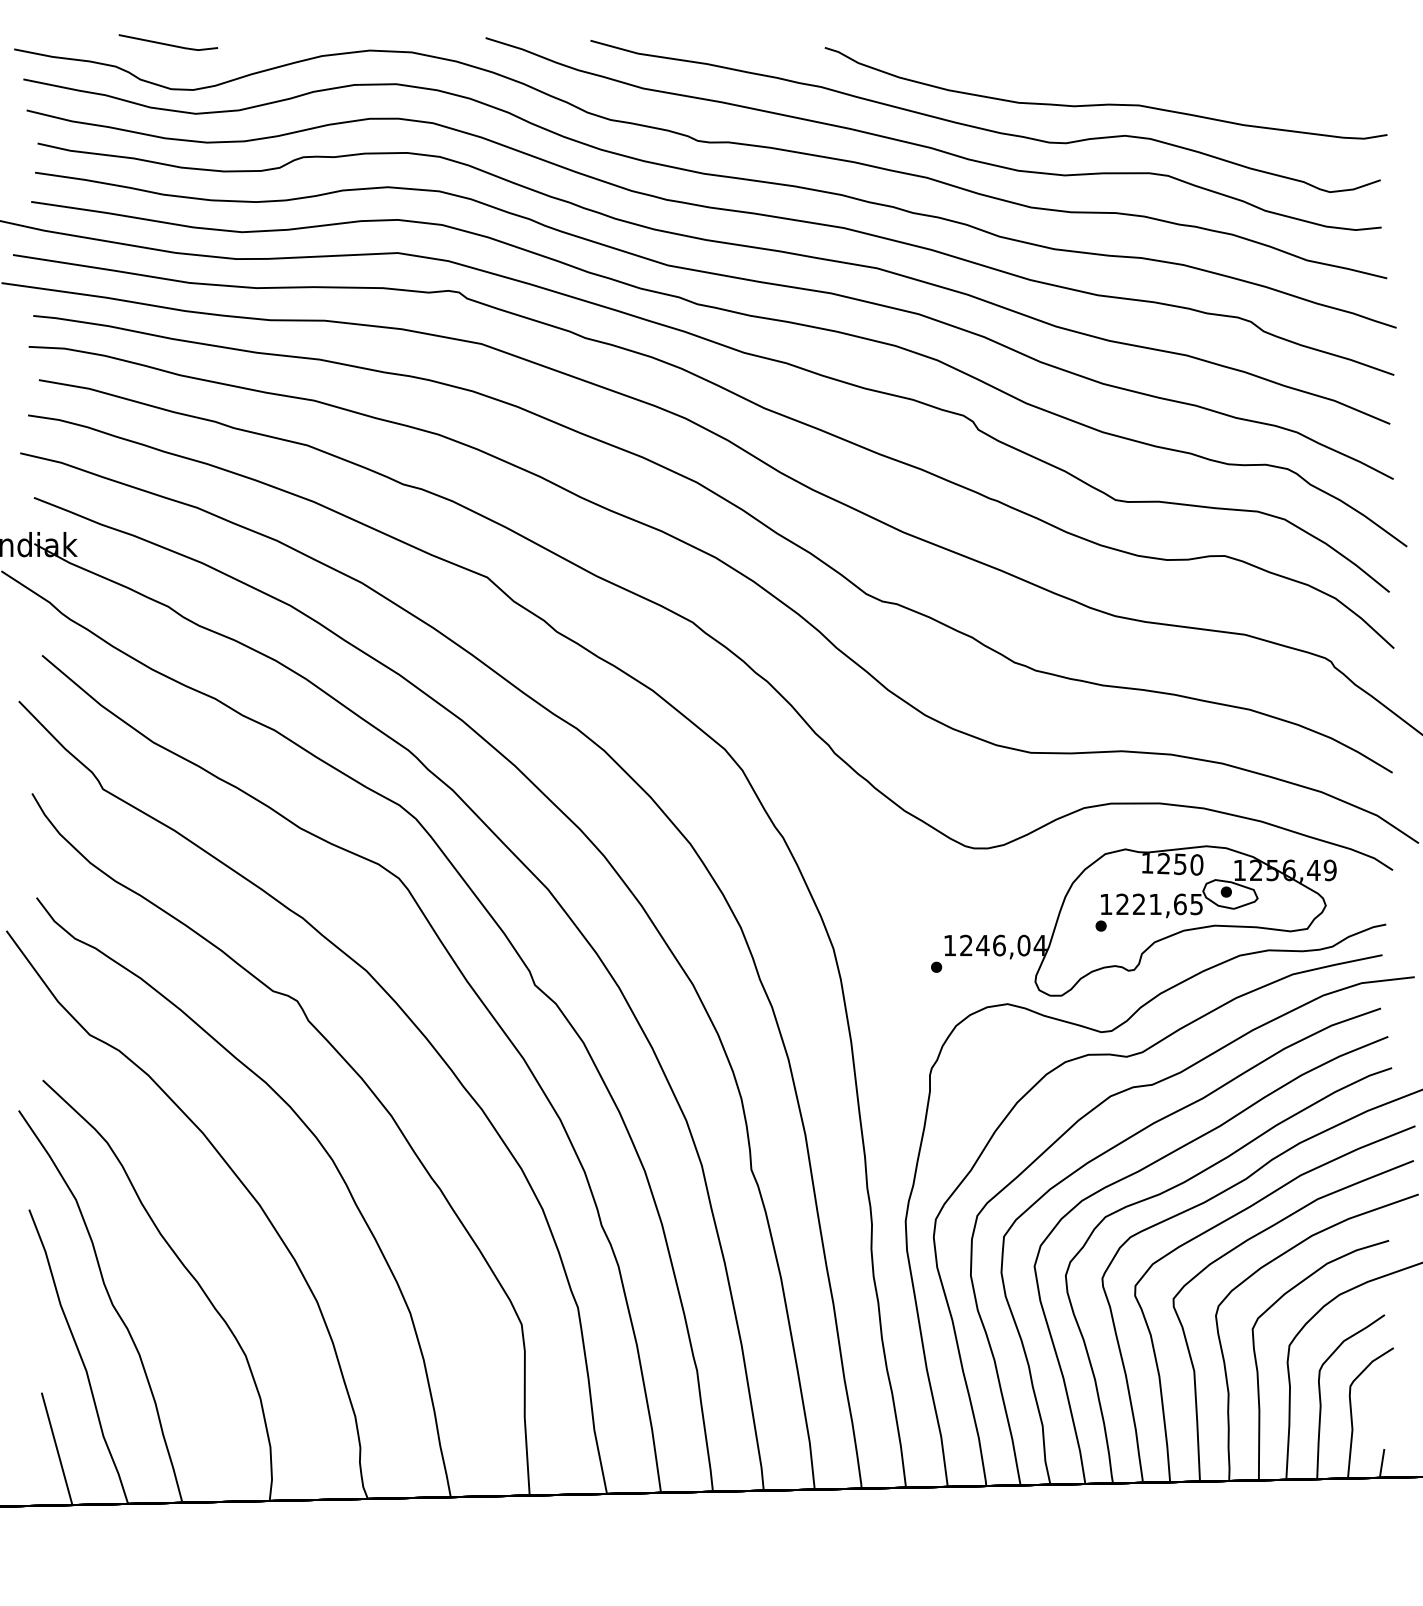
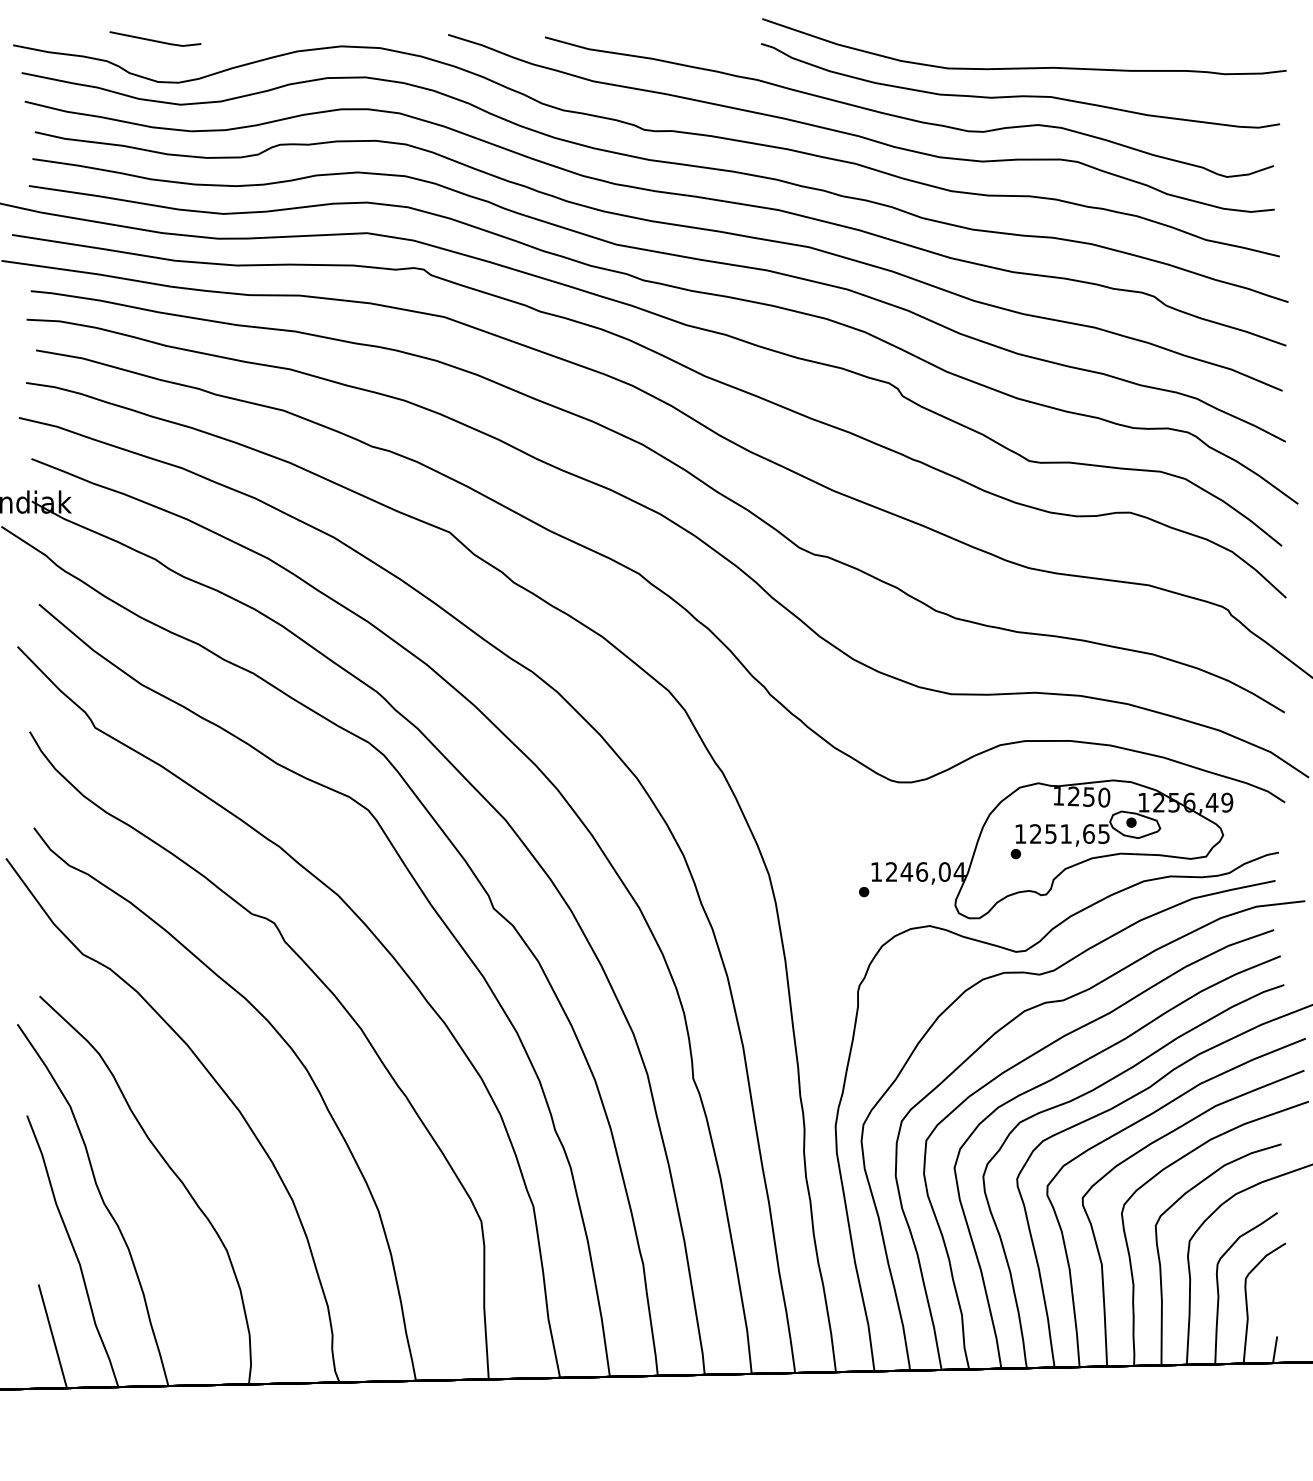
part: (1110, 73) -> (1024, 67), added
text: (1138, 904) -> (1050, 834), 1221,65 -> 1251,65

